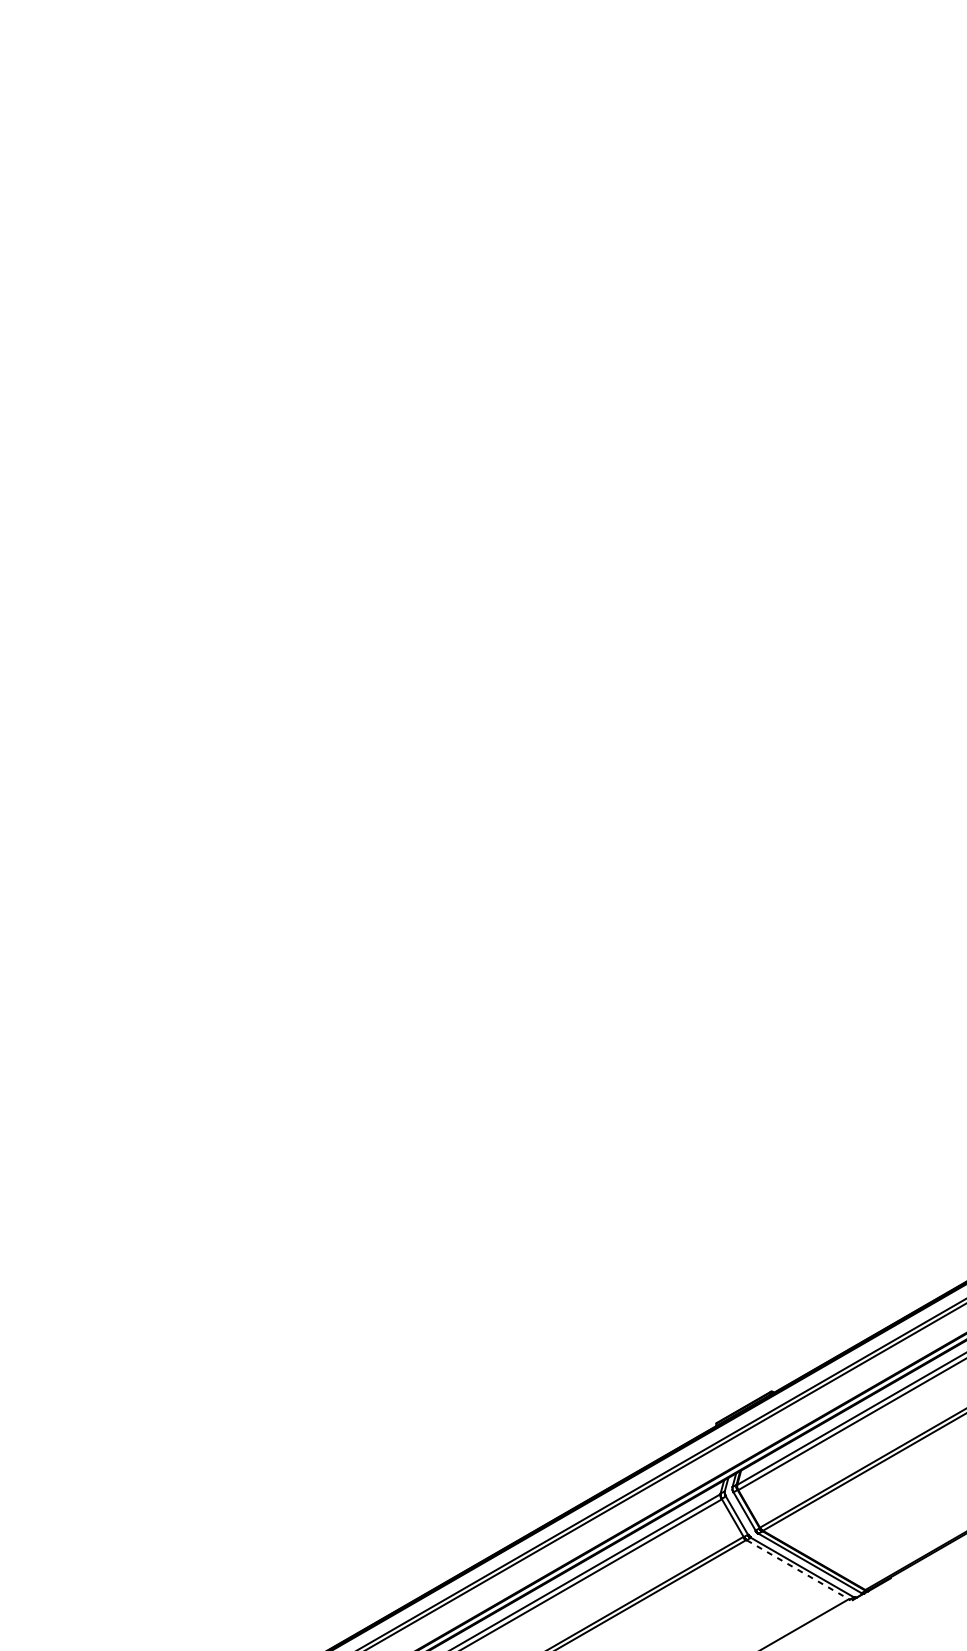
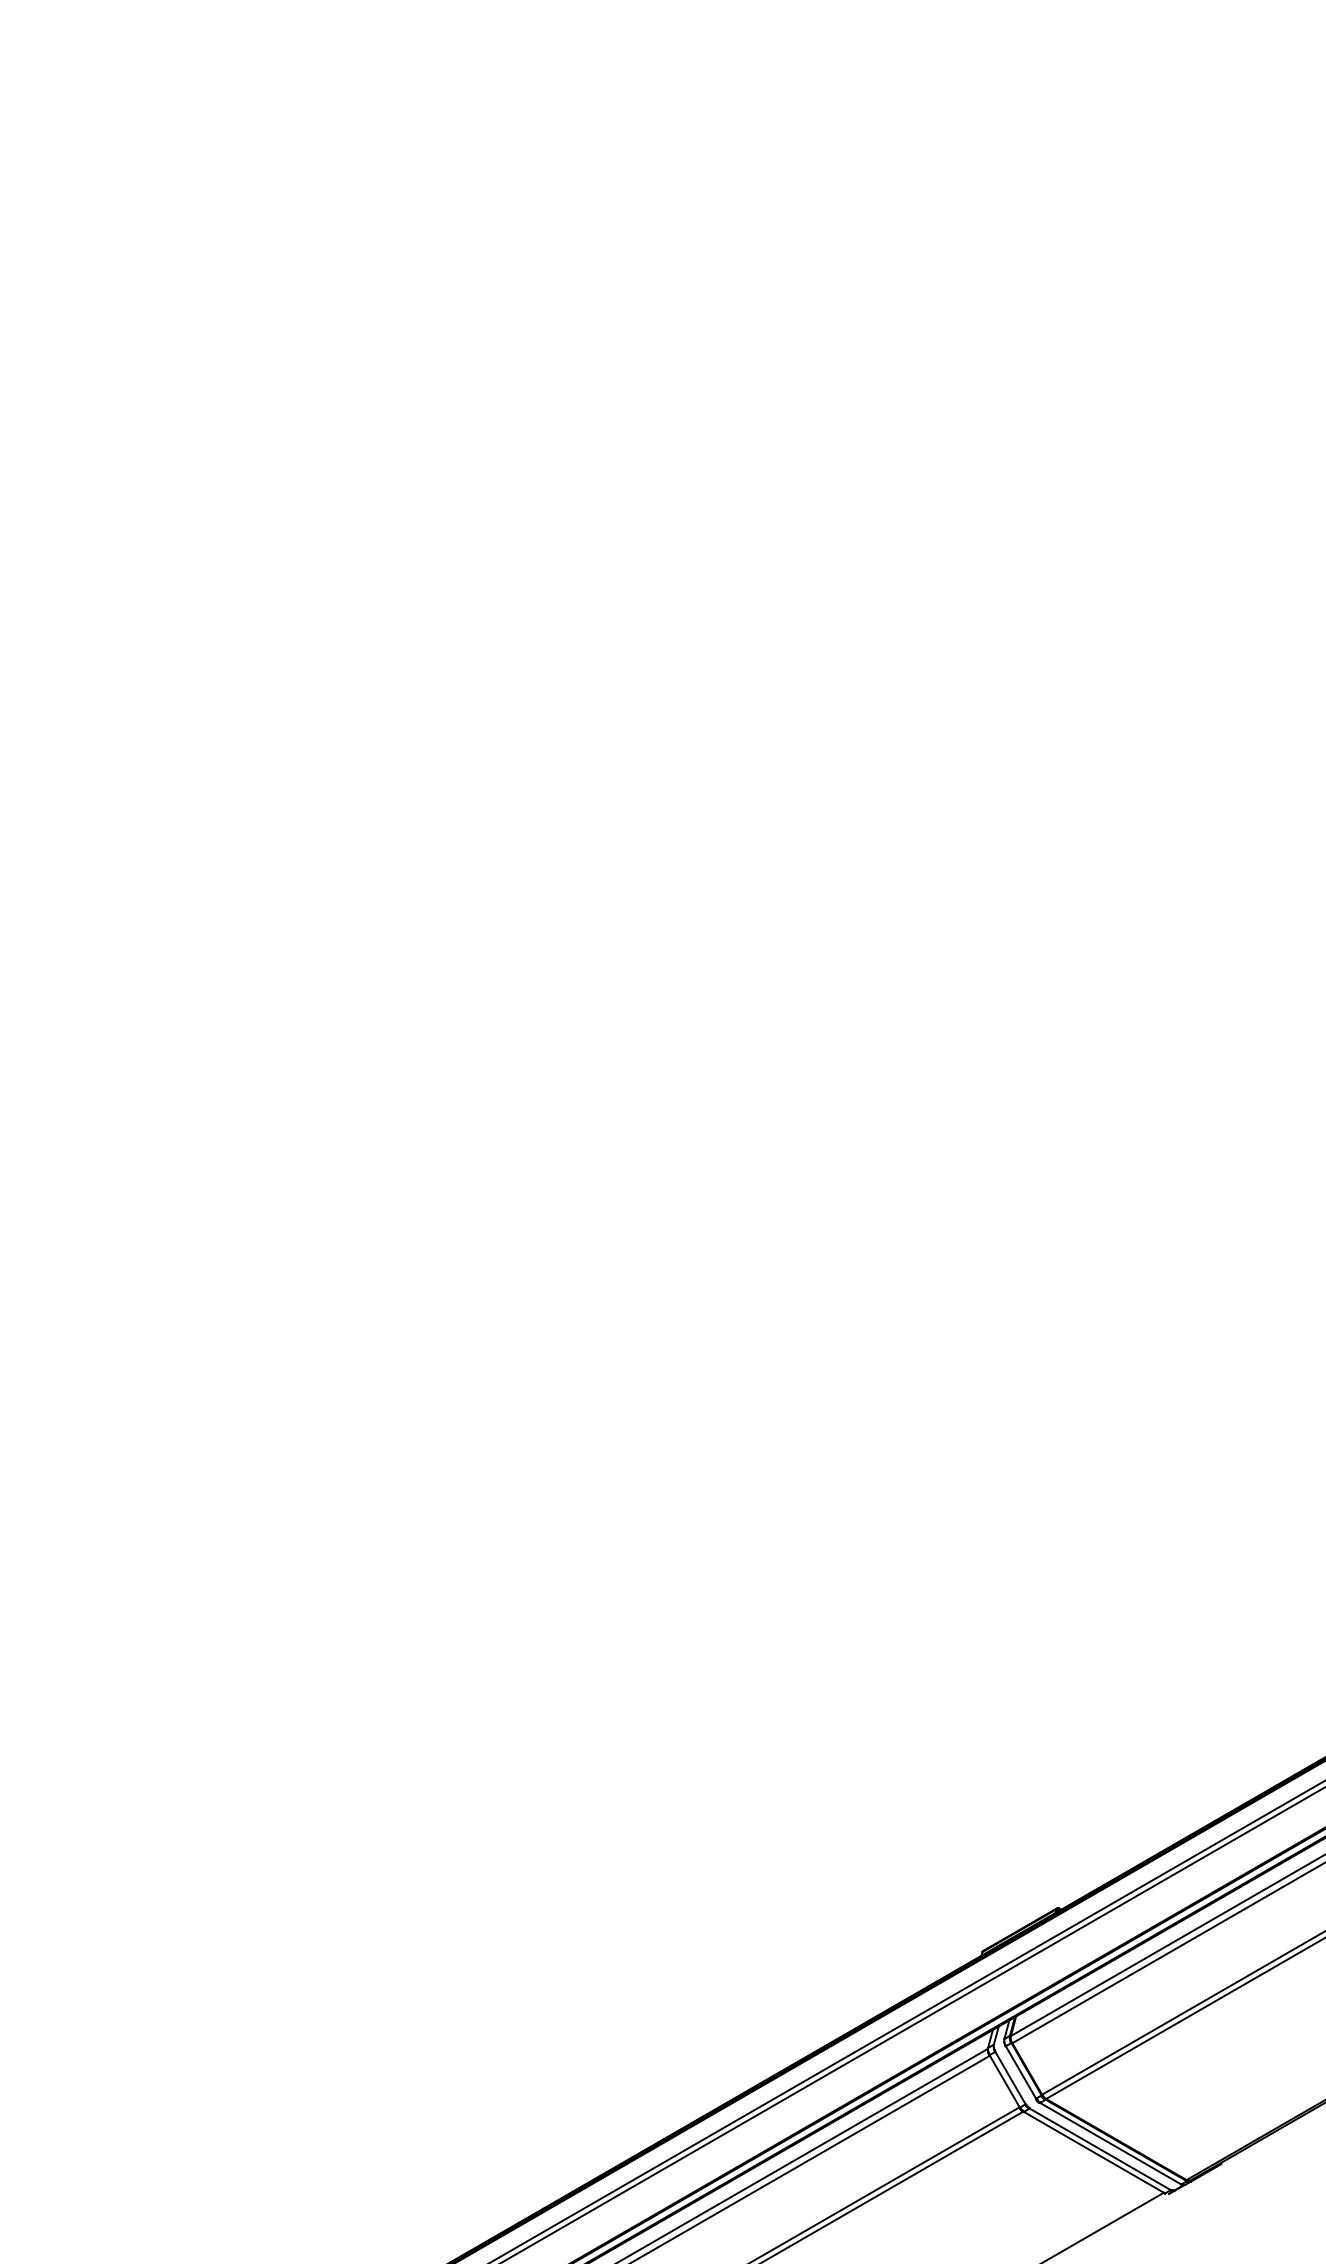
line: (798, 1569) -> (1094, 2152), dashed -> solid

